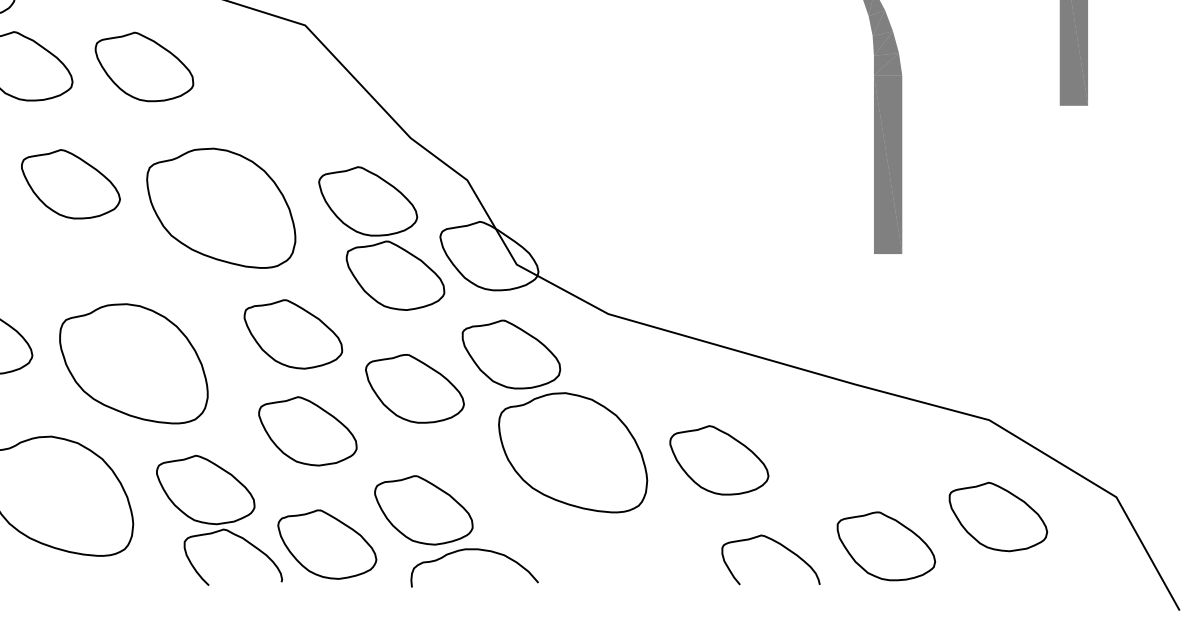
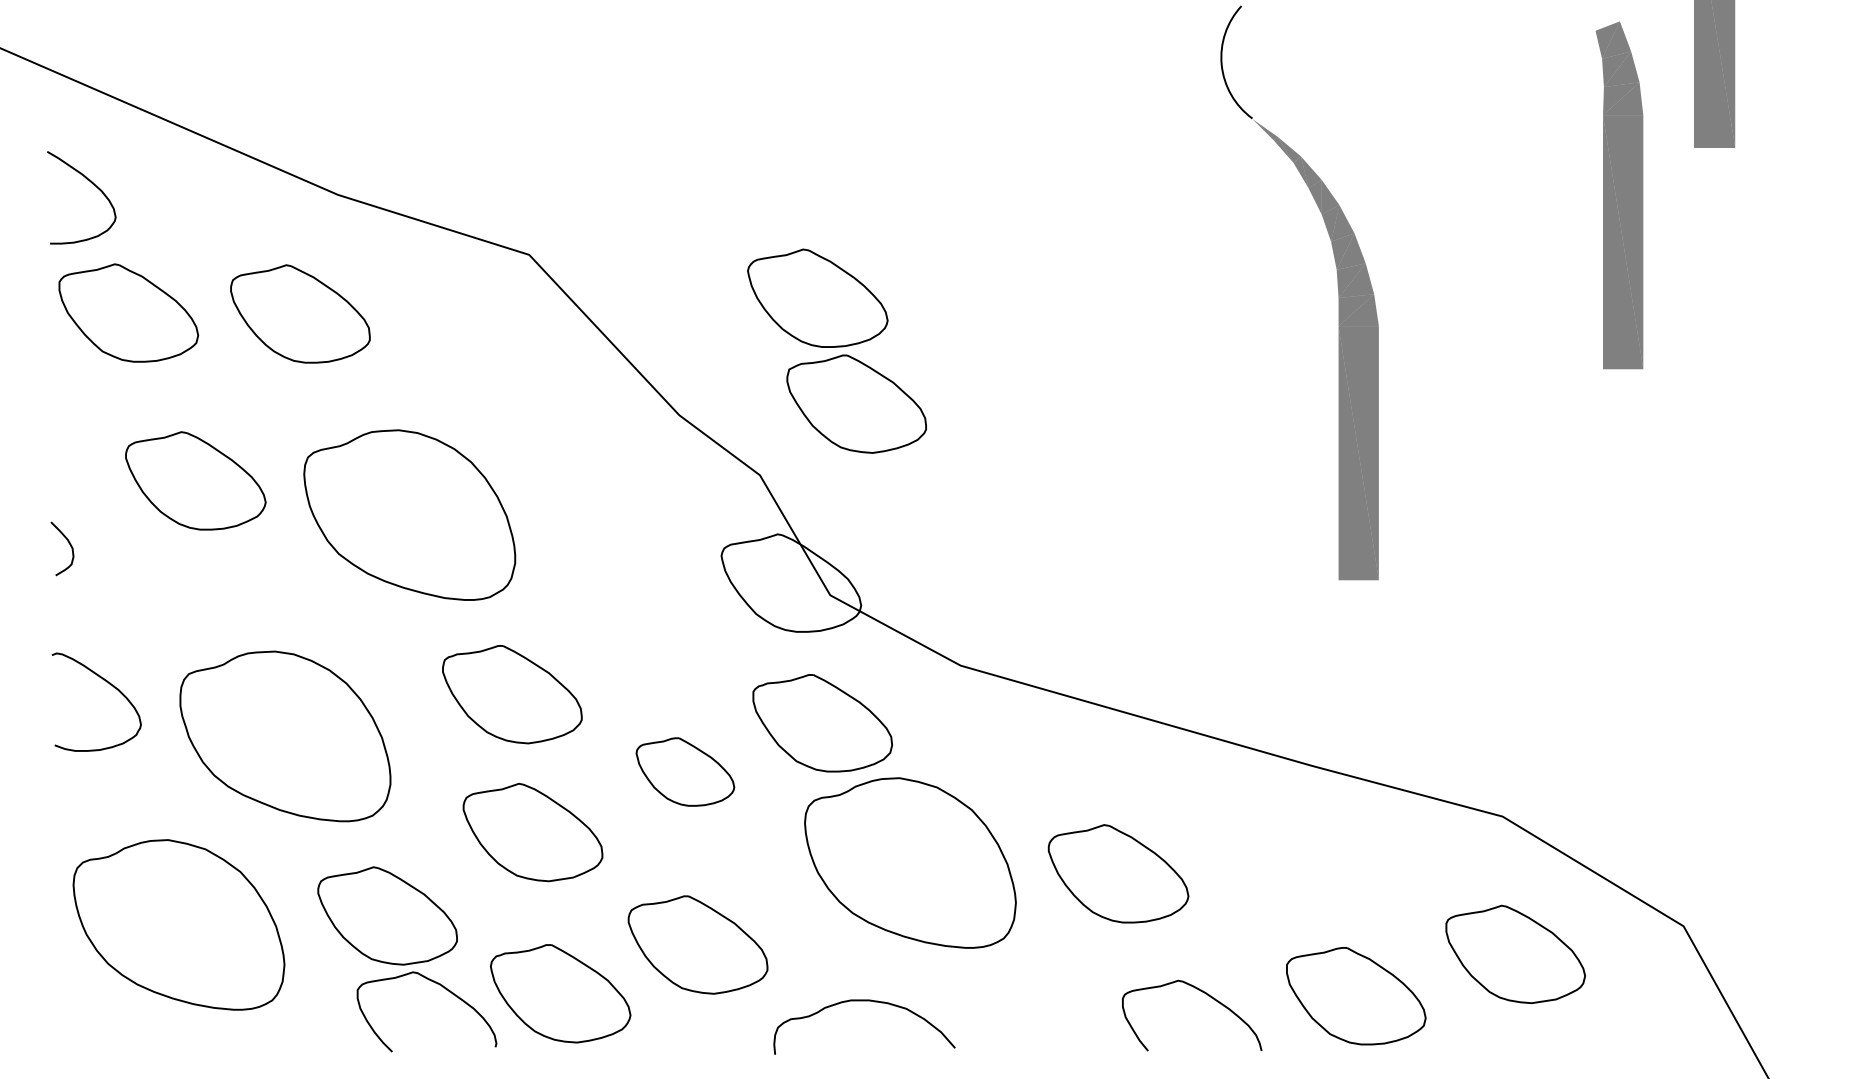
part: (381, 238) -> (836, 350), moved
part: (415, 388) -> (685, 771), size x0.7
curve: (474, 550) -> (864, 1001), moved

